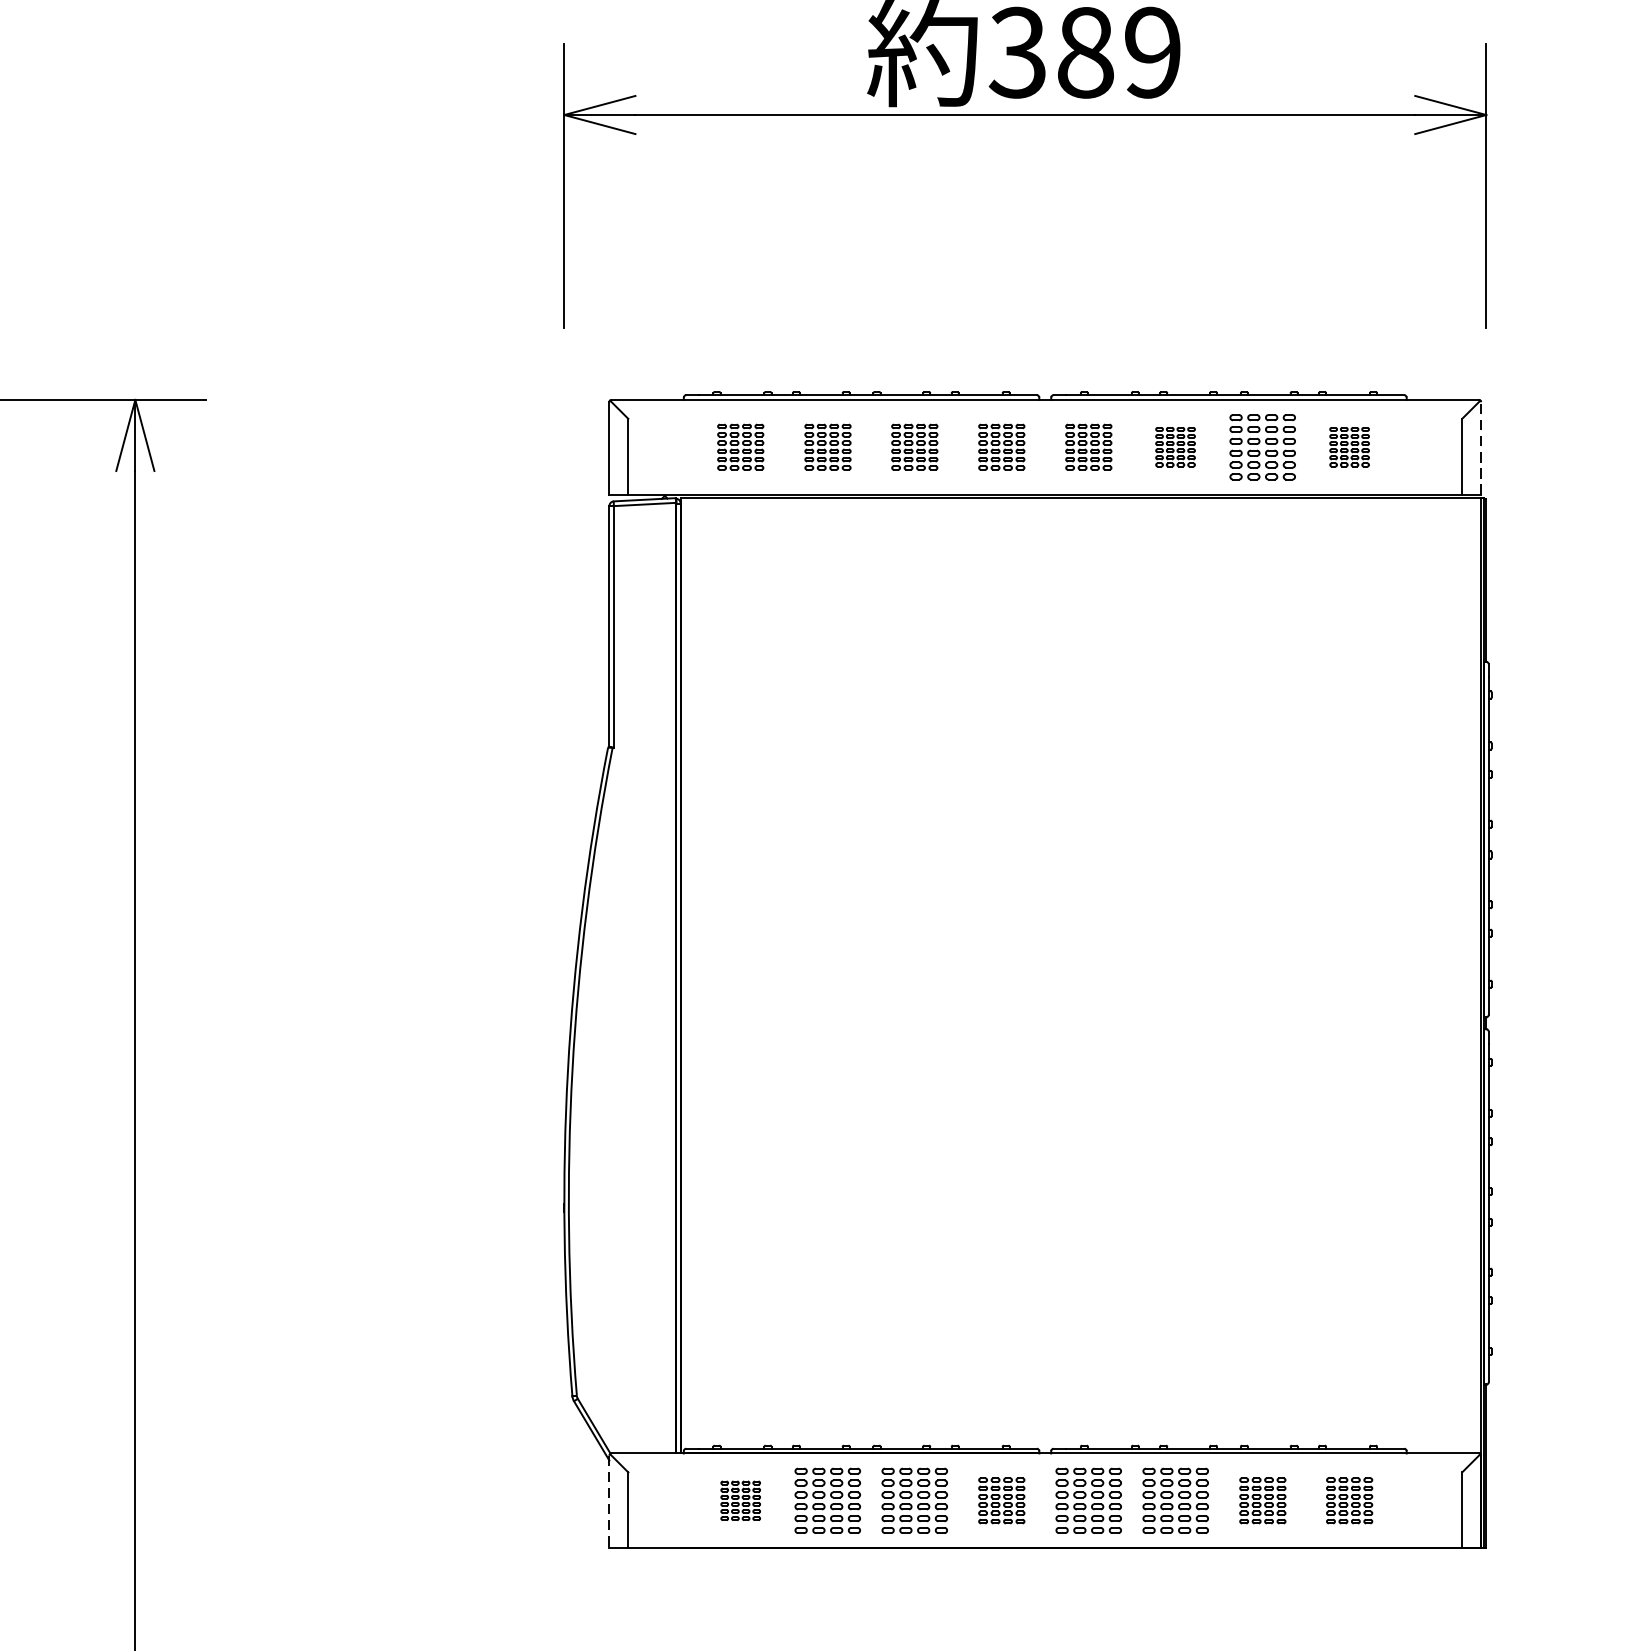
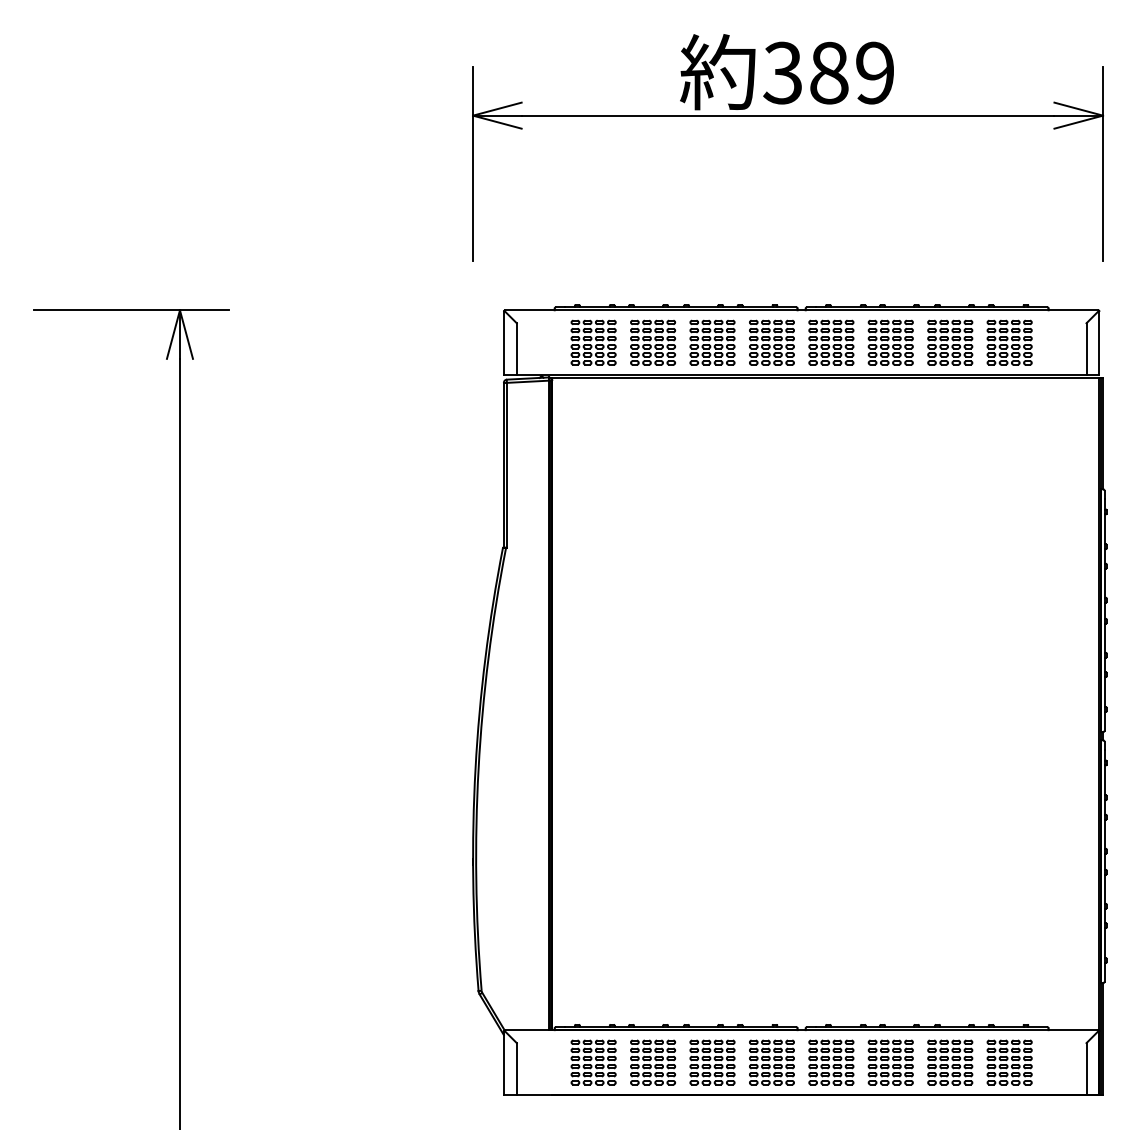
part: (740, 447) -> (593, 342), size x1.43
part: (828, 447) -> (653, 342), size x1.43
part: (914, 447) -> (712, 342), size x1.43
part: (1001, 447) -> (771, 342), size x1.43
part: (1088, 447) -> (831, 342), size x1.43
part: (1175, 447) -> (890, 342), size x1.67
part: (1349, 447) -> (1009, 342), size x1.67
line: (1481, 448) -> (1099, 343), dashed -> solid
part: (740, 1500) -> (593, 1062), size x1.67
part: (1001, 1500) -> (771, 1062), size x1.43
part: (1263, 1500) -> (950, 1062), size x1.43
part: (1349, 1500) -> (1009, 1062), size x1.43
line: (608, 1502) -> (503, 1063), dashed -> solid

